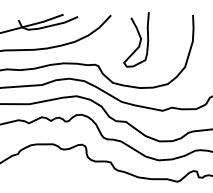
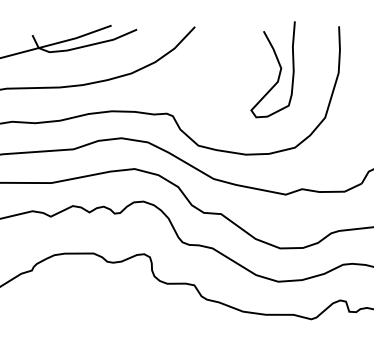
curve: (139, 40) -> (278, 71), moved

